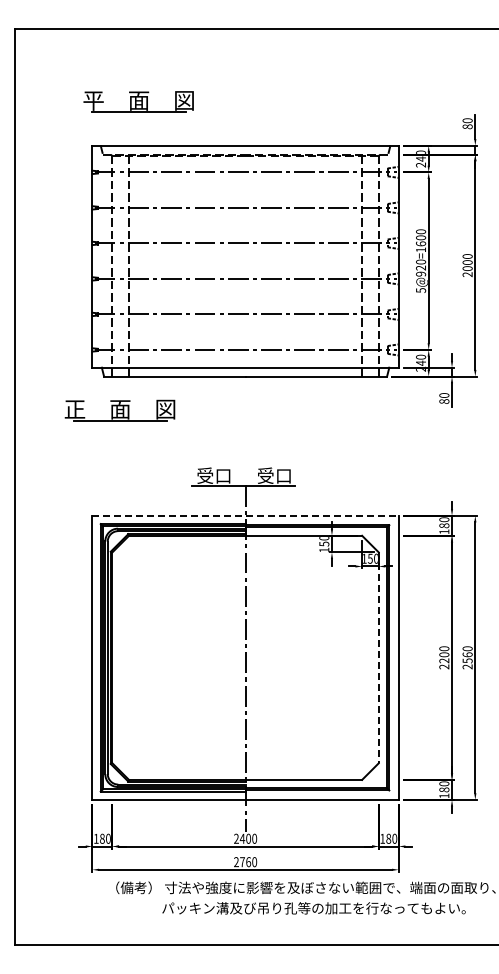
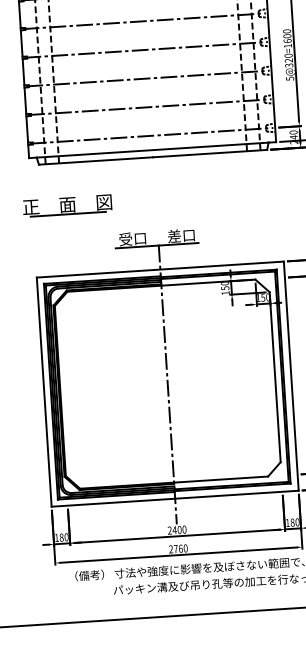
text: (420, 273) -> (288, 65), 5@920=1600 -> 5@320=1600
part: (119, 410) -> (67, 205), moved
text: (265, 475) -> (174, 236), 受口 -> 差口
line: (246, 515) -> (161, 269), dashed -> solid
line: (378, 658) -> (274, 377), dashed -> solid

